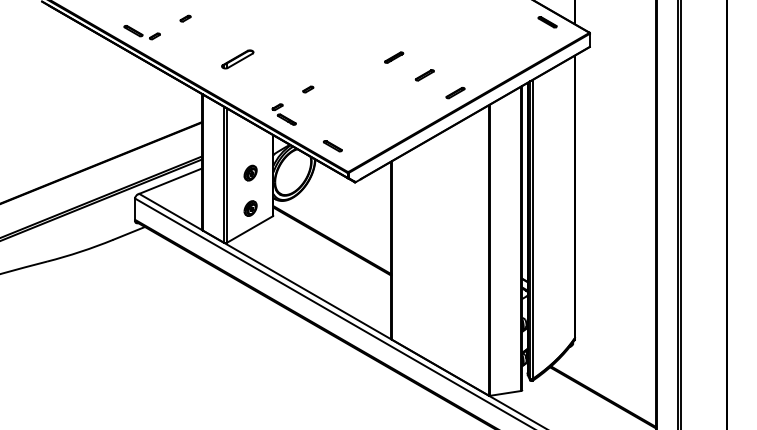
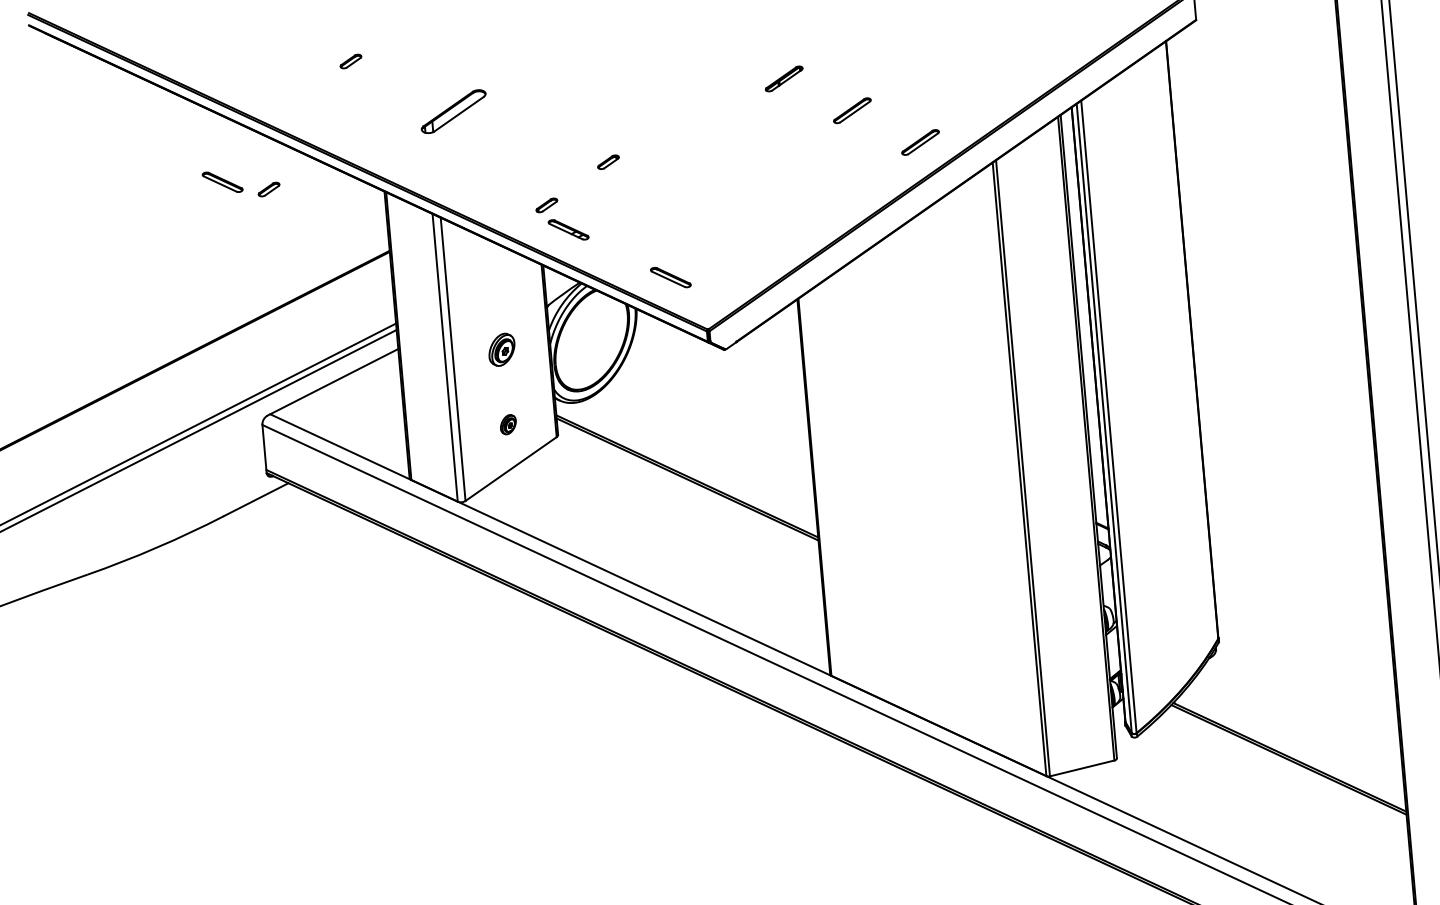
part: (185, 18) -> (350, 61), moved
part: (141, 32) -> (239, 183), moved
part: (250, 208) -> (508, 424), size x0.6

